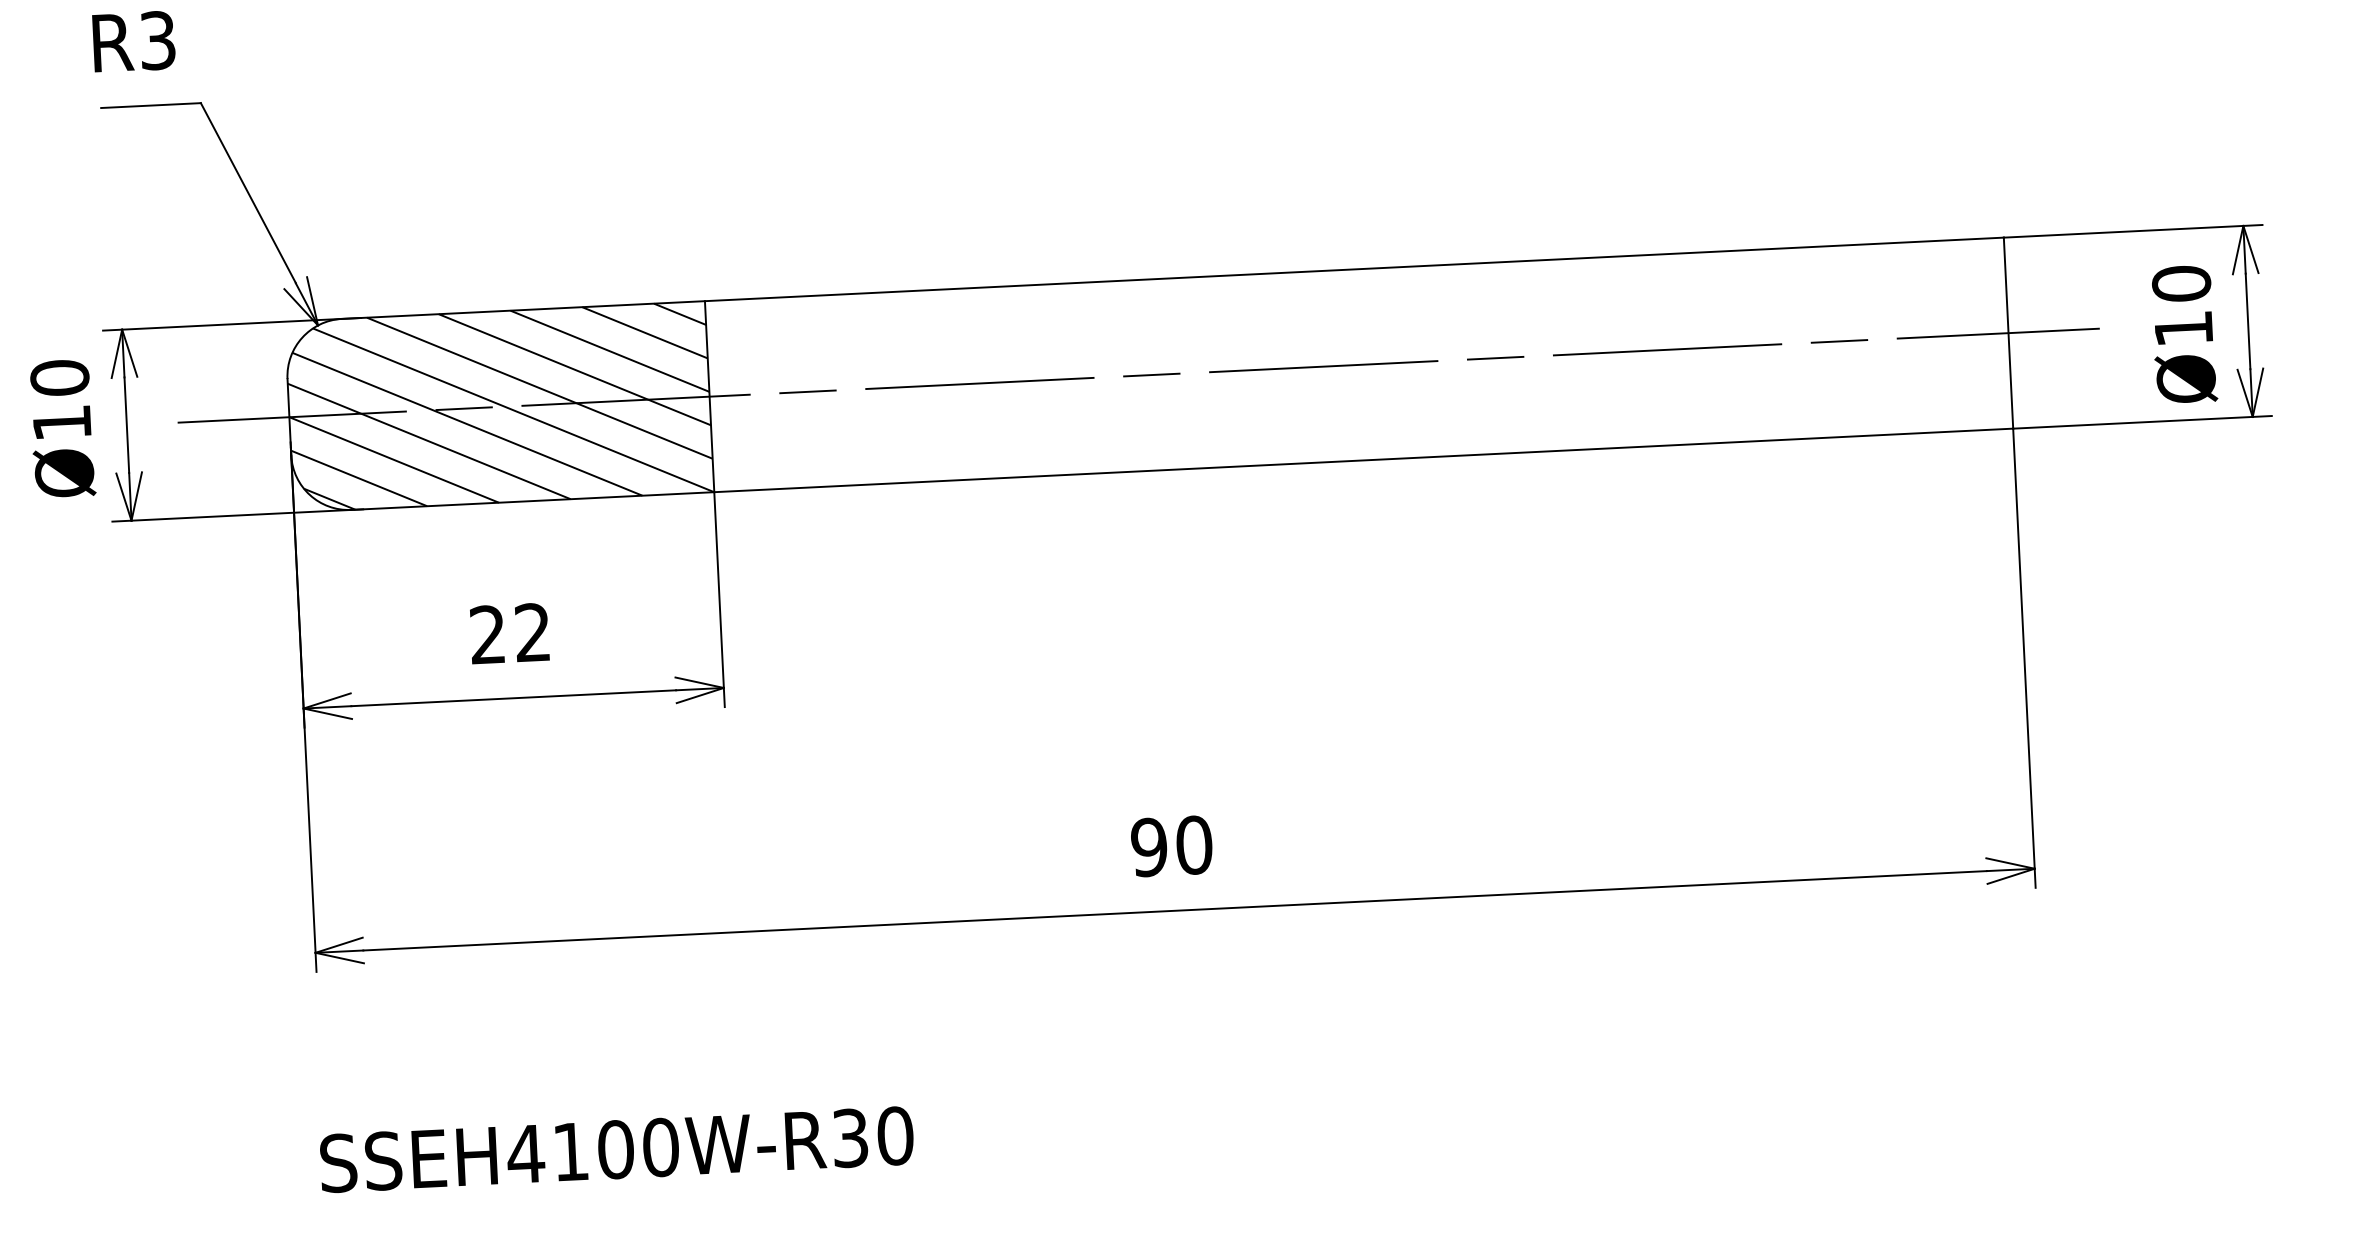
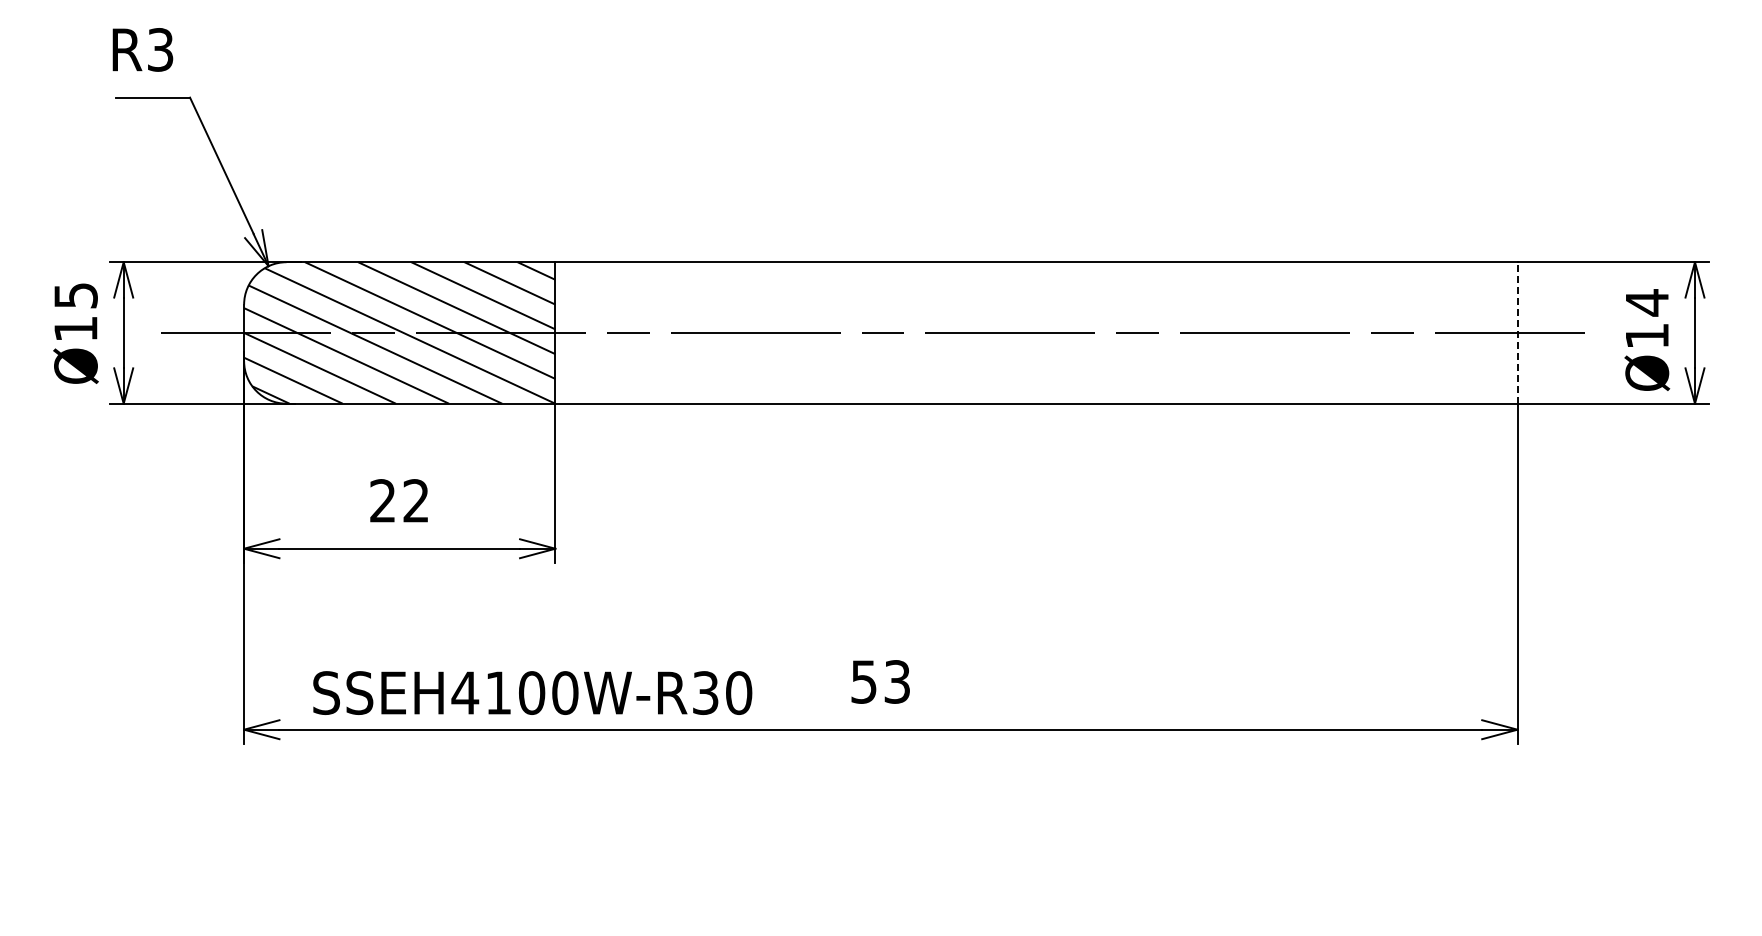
text: (2181, 283) -> (1647, 302), Ø10 -> Ø14
line: (2008, 332) -> (1517, 332), solid -> dashed
text: (59, 377) -> (75, 295), Ø10 -> Ø15
text: (1171, 845) -> (880, 681), 90 -> 53
text: (616, 1148) -> (532, 692), moved

